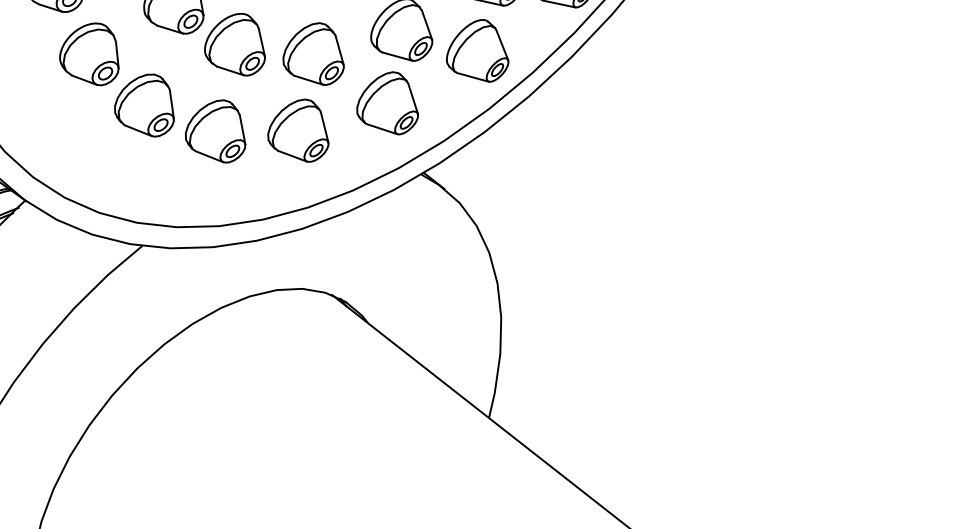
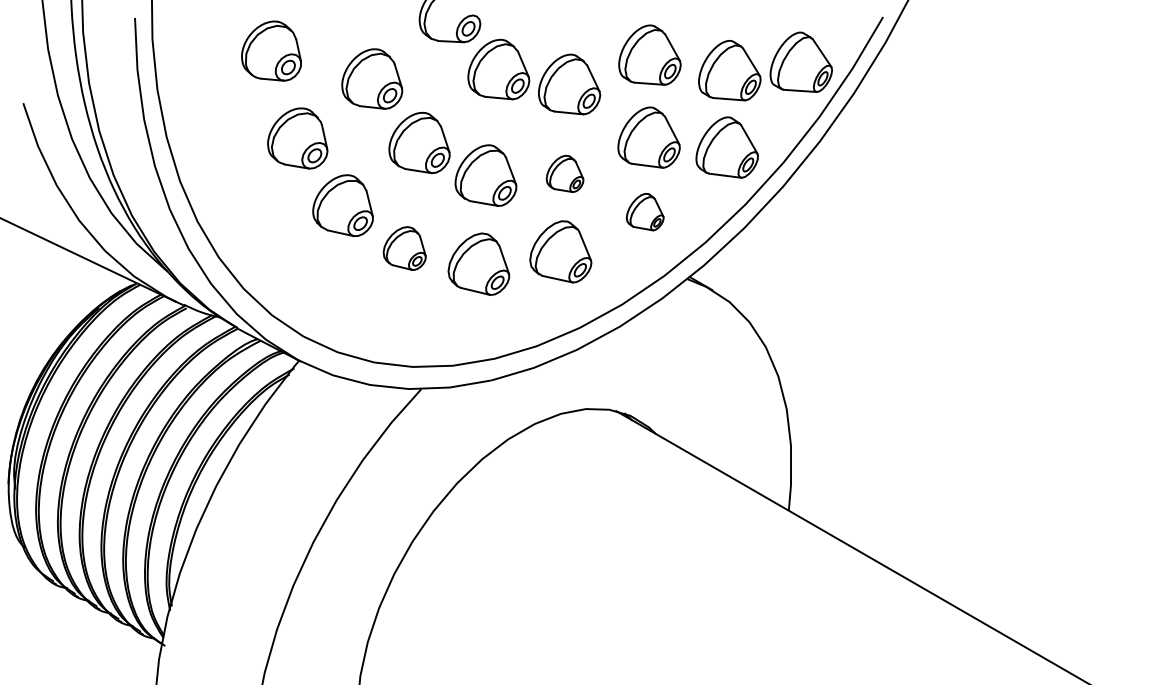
part: (314, 52) -> (564, 173), size x0.6
part: (388, 101) -> (644, 211), size x0.6
part: (145, 104) -> (404, 248), size x0.7

